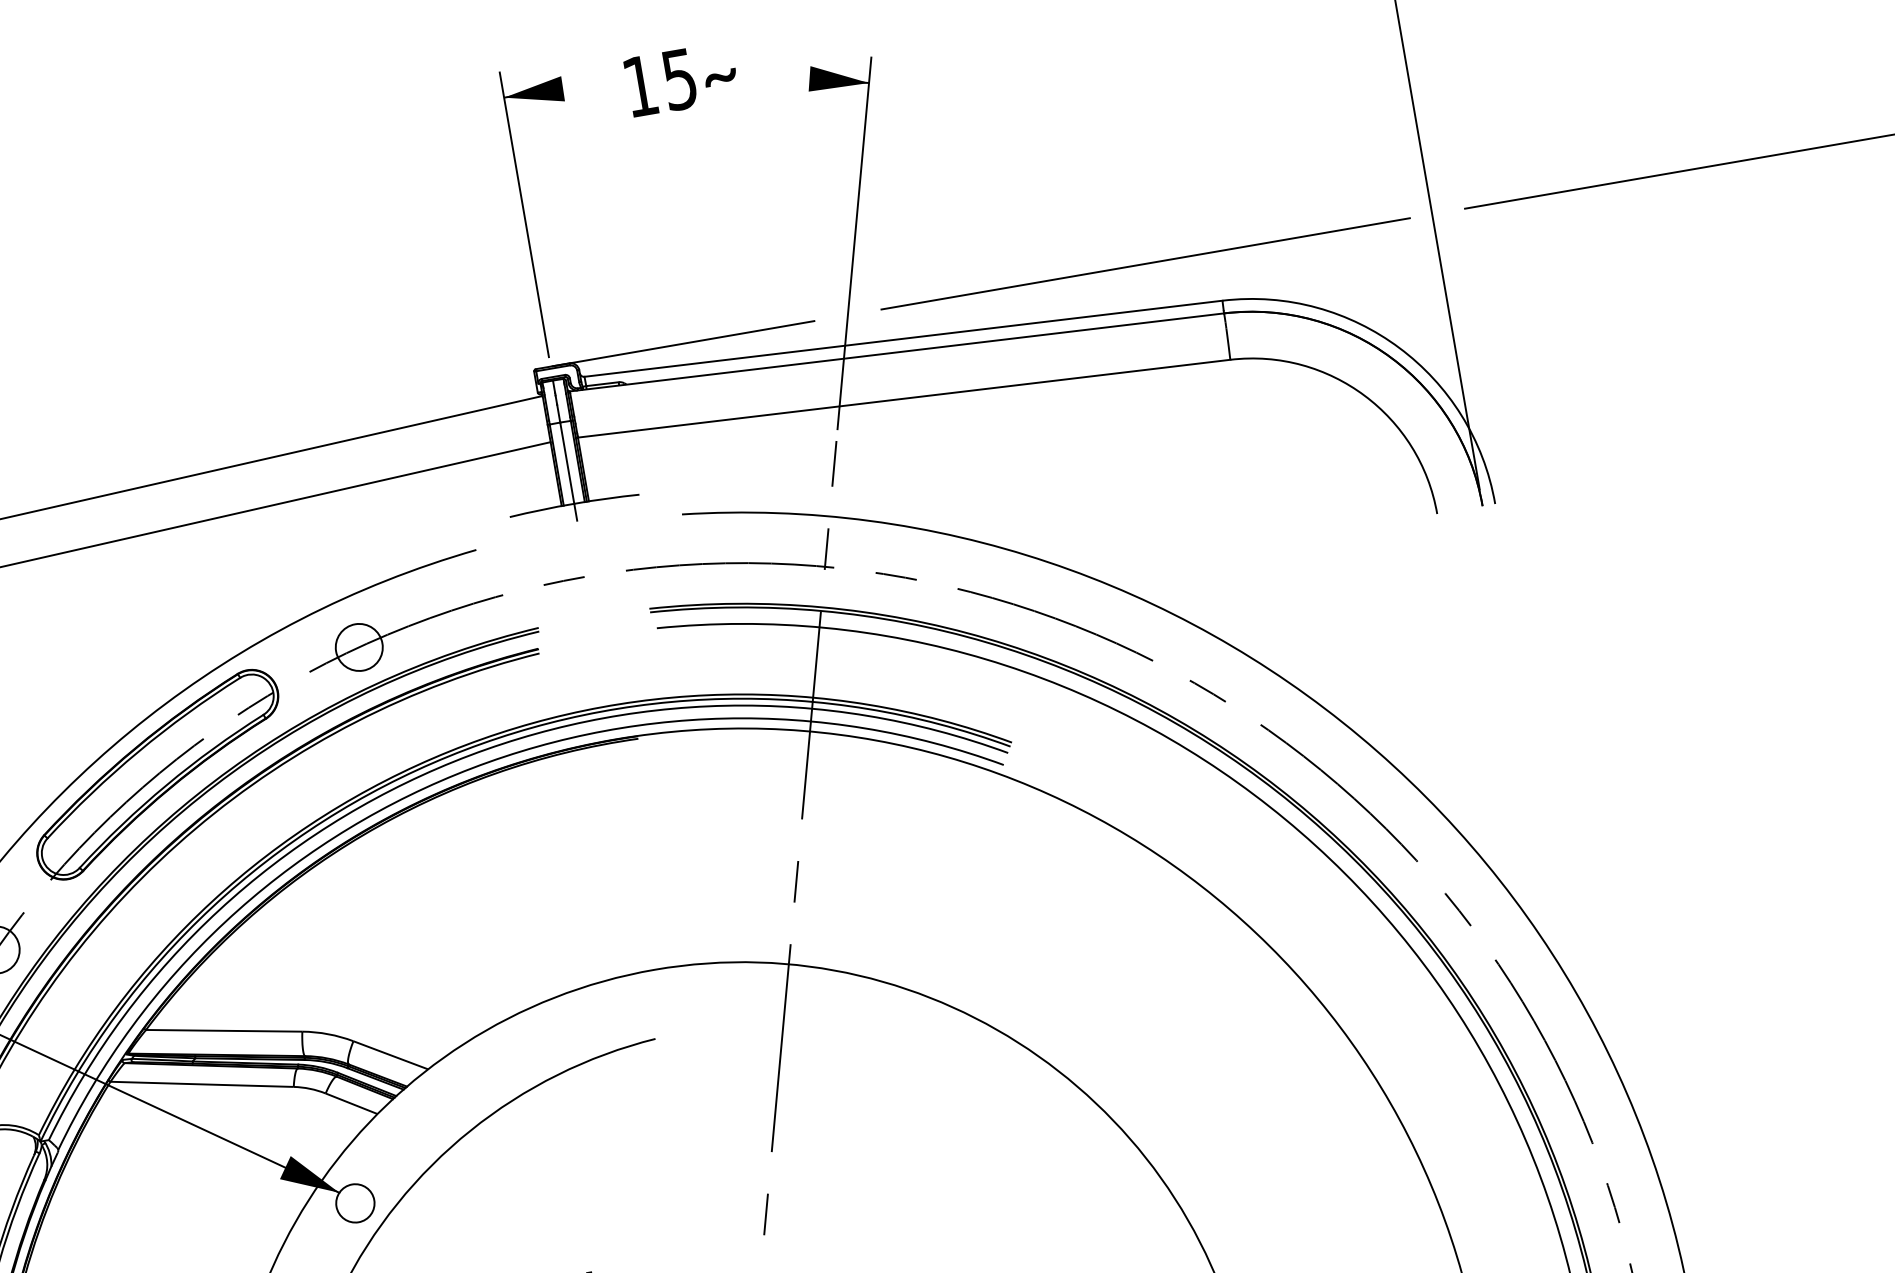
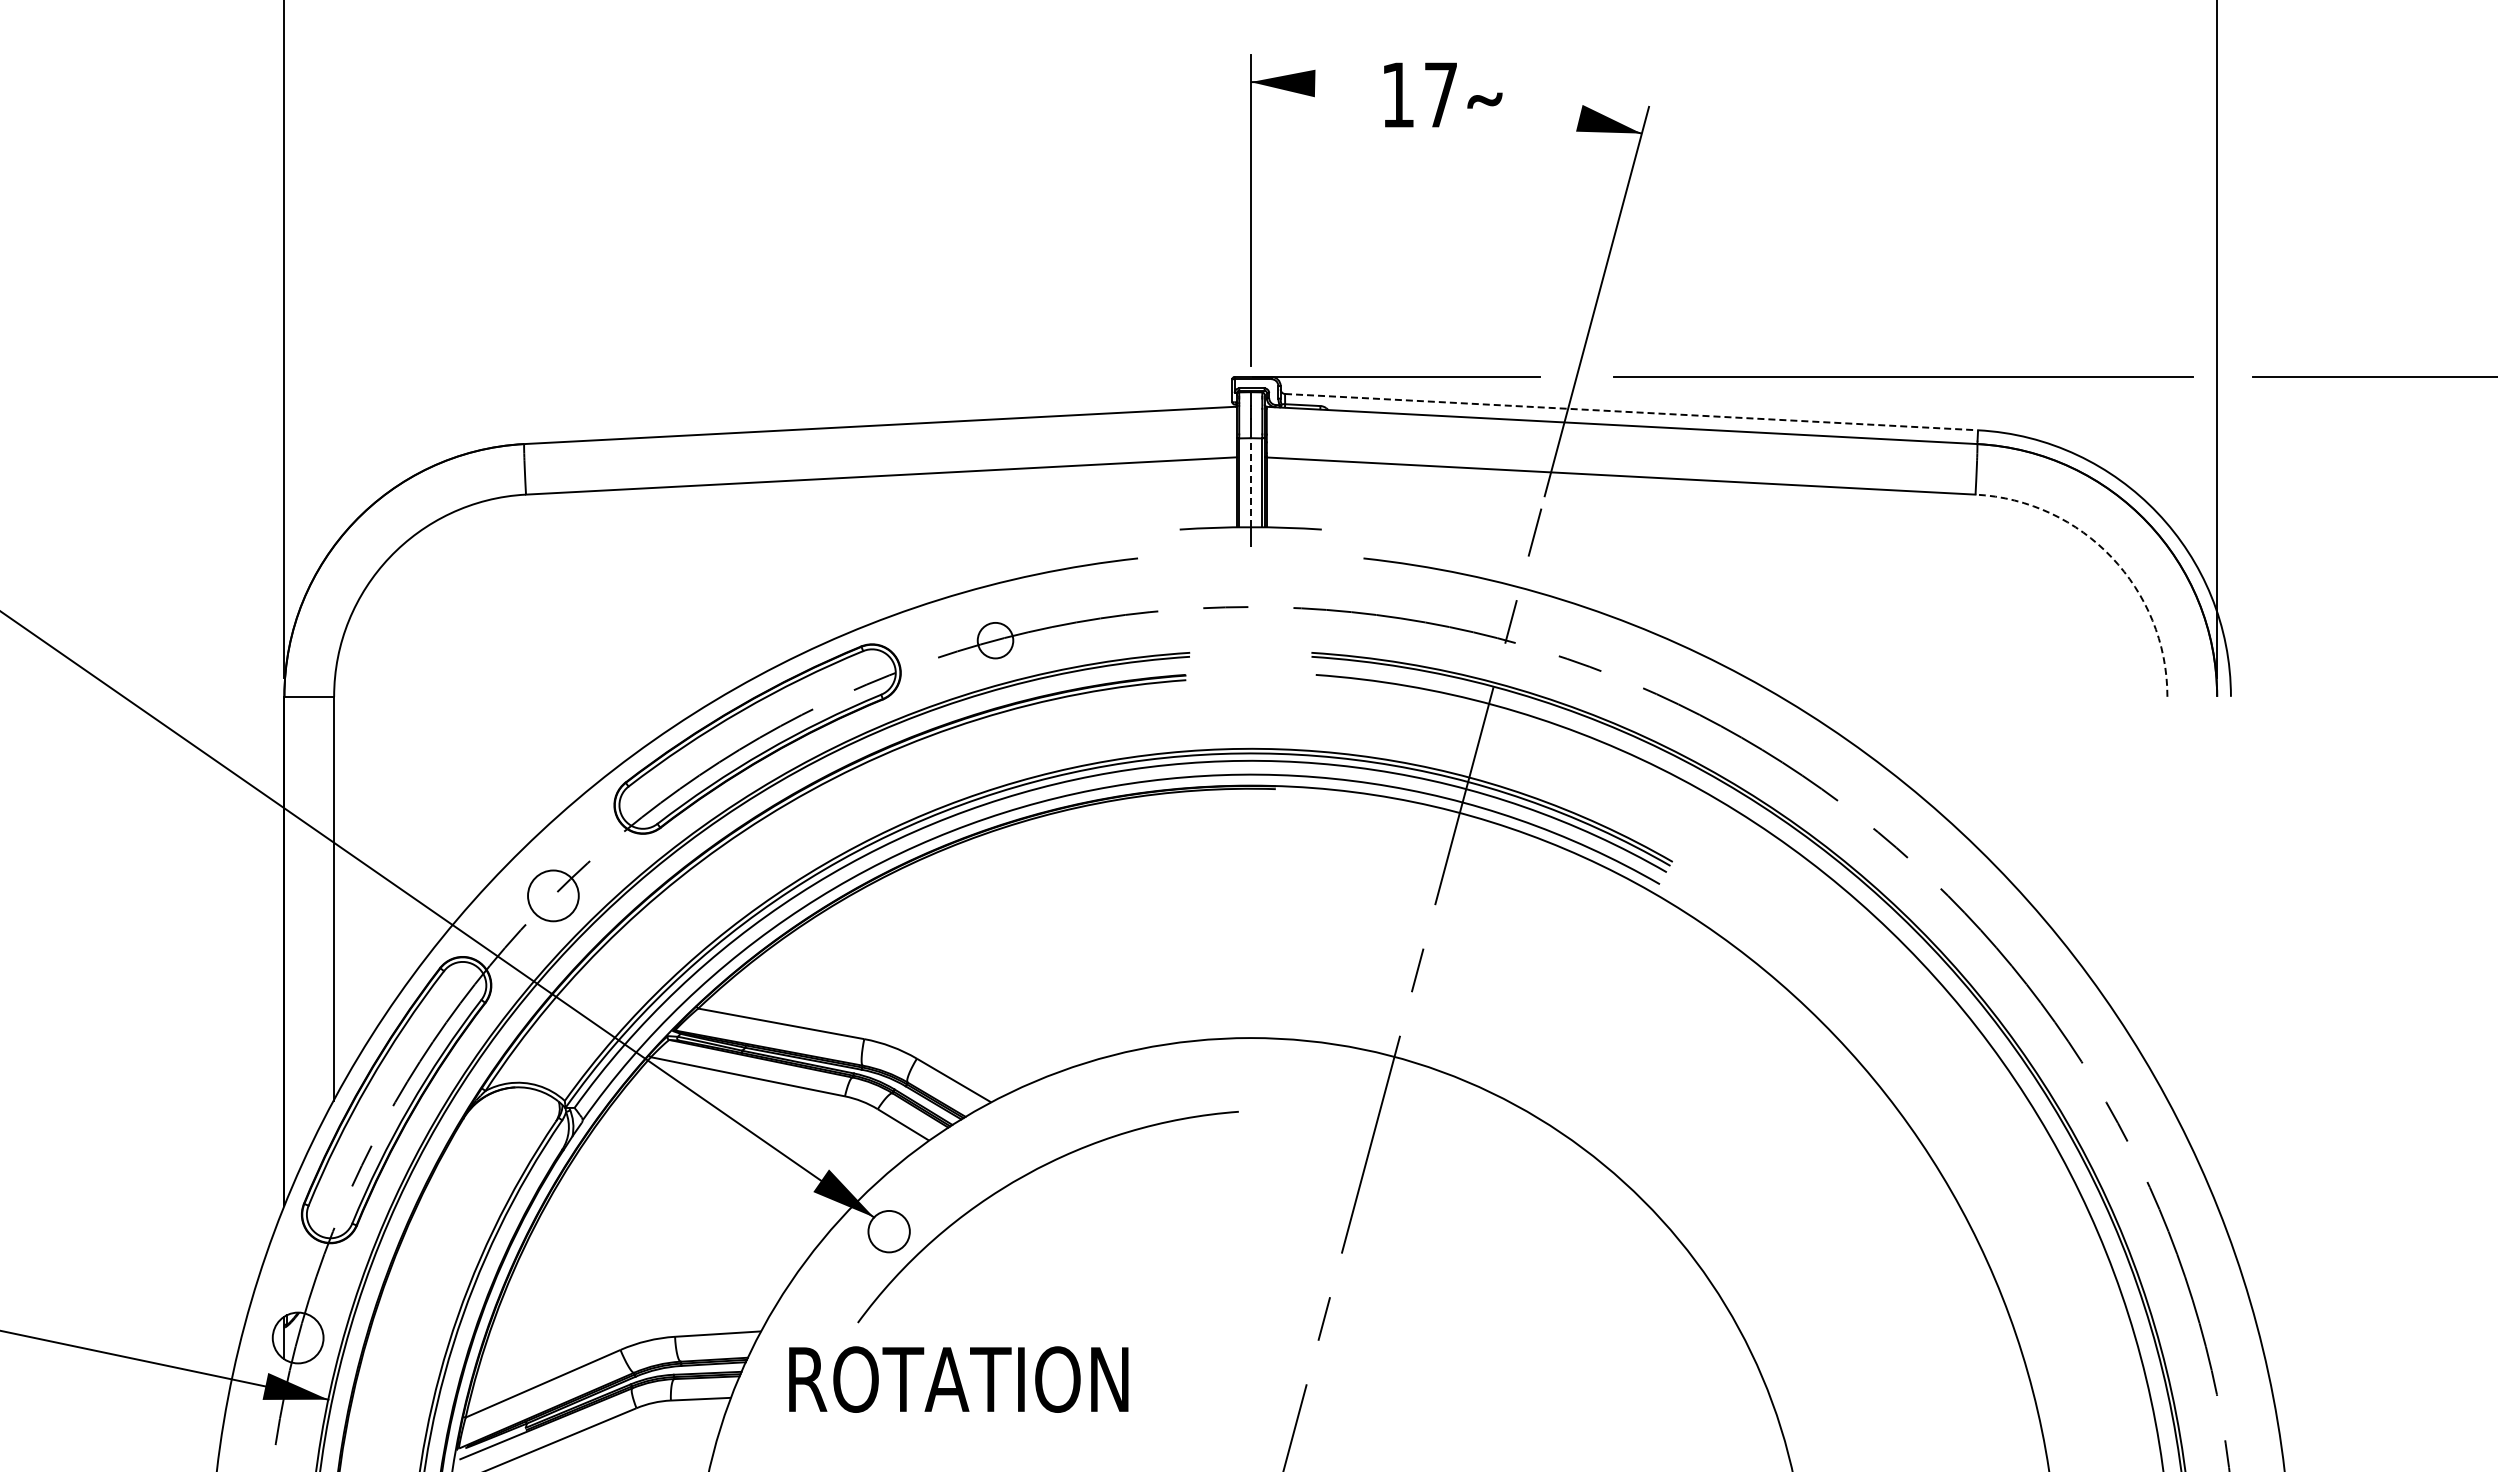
text: (679, 80) -> (1440, 95), 15 -> 17
line: (903, 339) -> (1631, 412), solid -> dashed
arc: (1364, 395) -> (2111, 557), solid -> dashed
line: (566, 463) -> (1250, 482), solid -> dashed
circle: (359, 647) -> (995, 640), size x0.7

